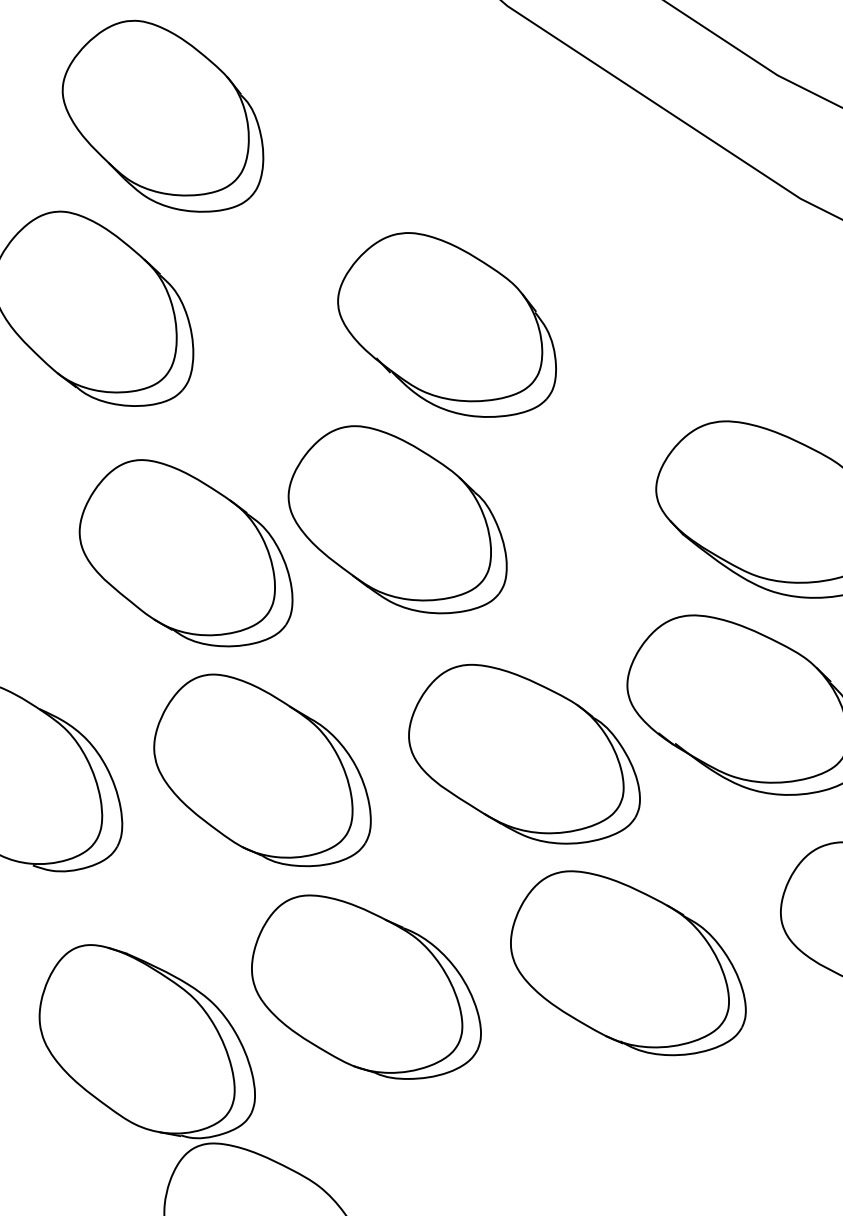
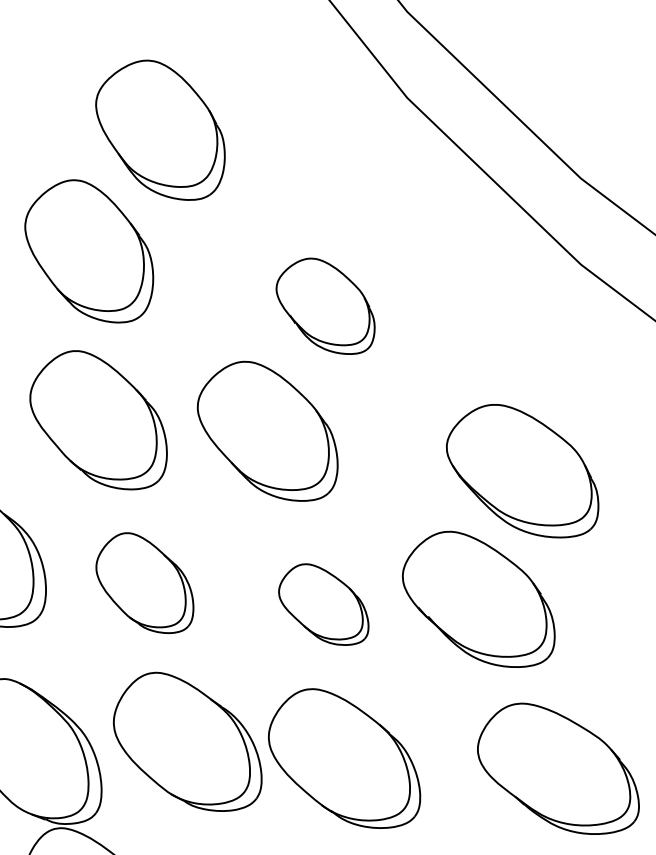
part: (445, 326) -> (325, 306), size x0.7
part: (184, 554) -> (98, 420), moved
part: (521, 754) -> (323, 604), size x0.6
part: (259, 770) -> (144, 582), size x0.7
part: (625, 962) -> (344, 758), moved

